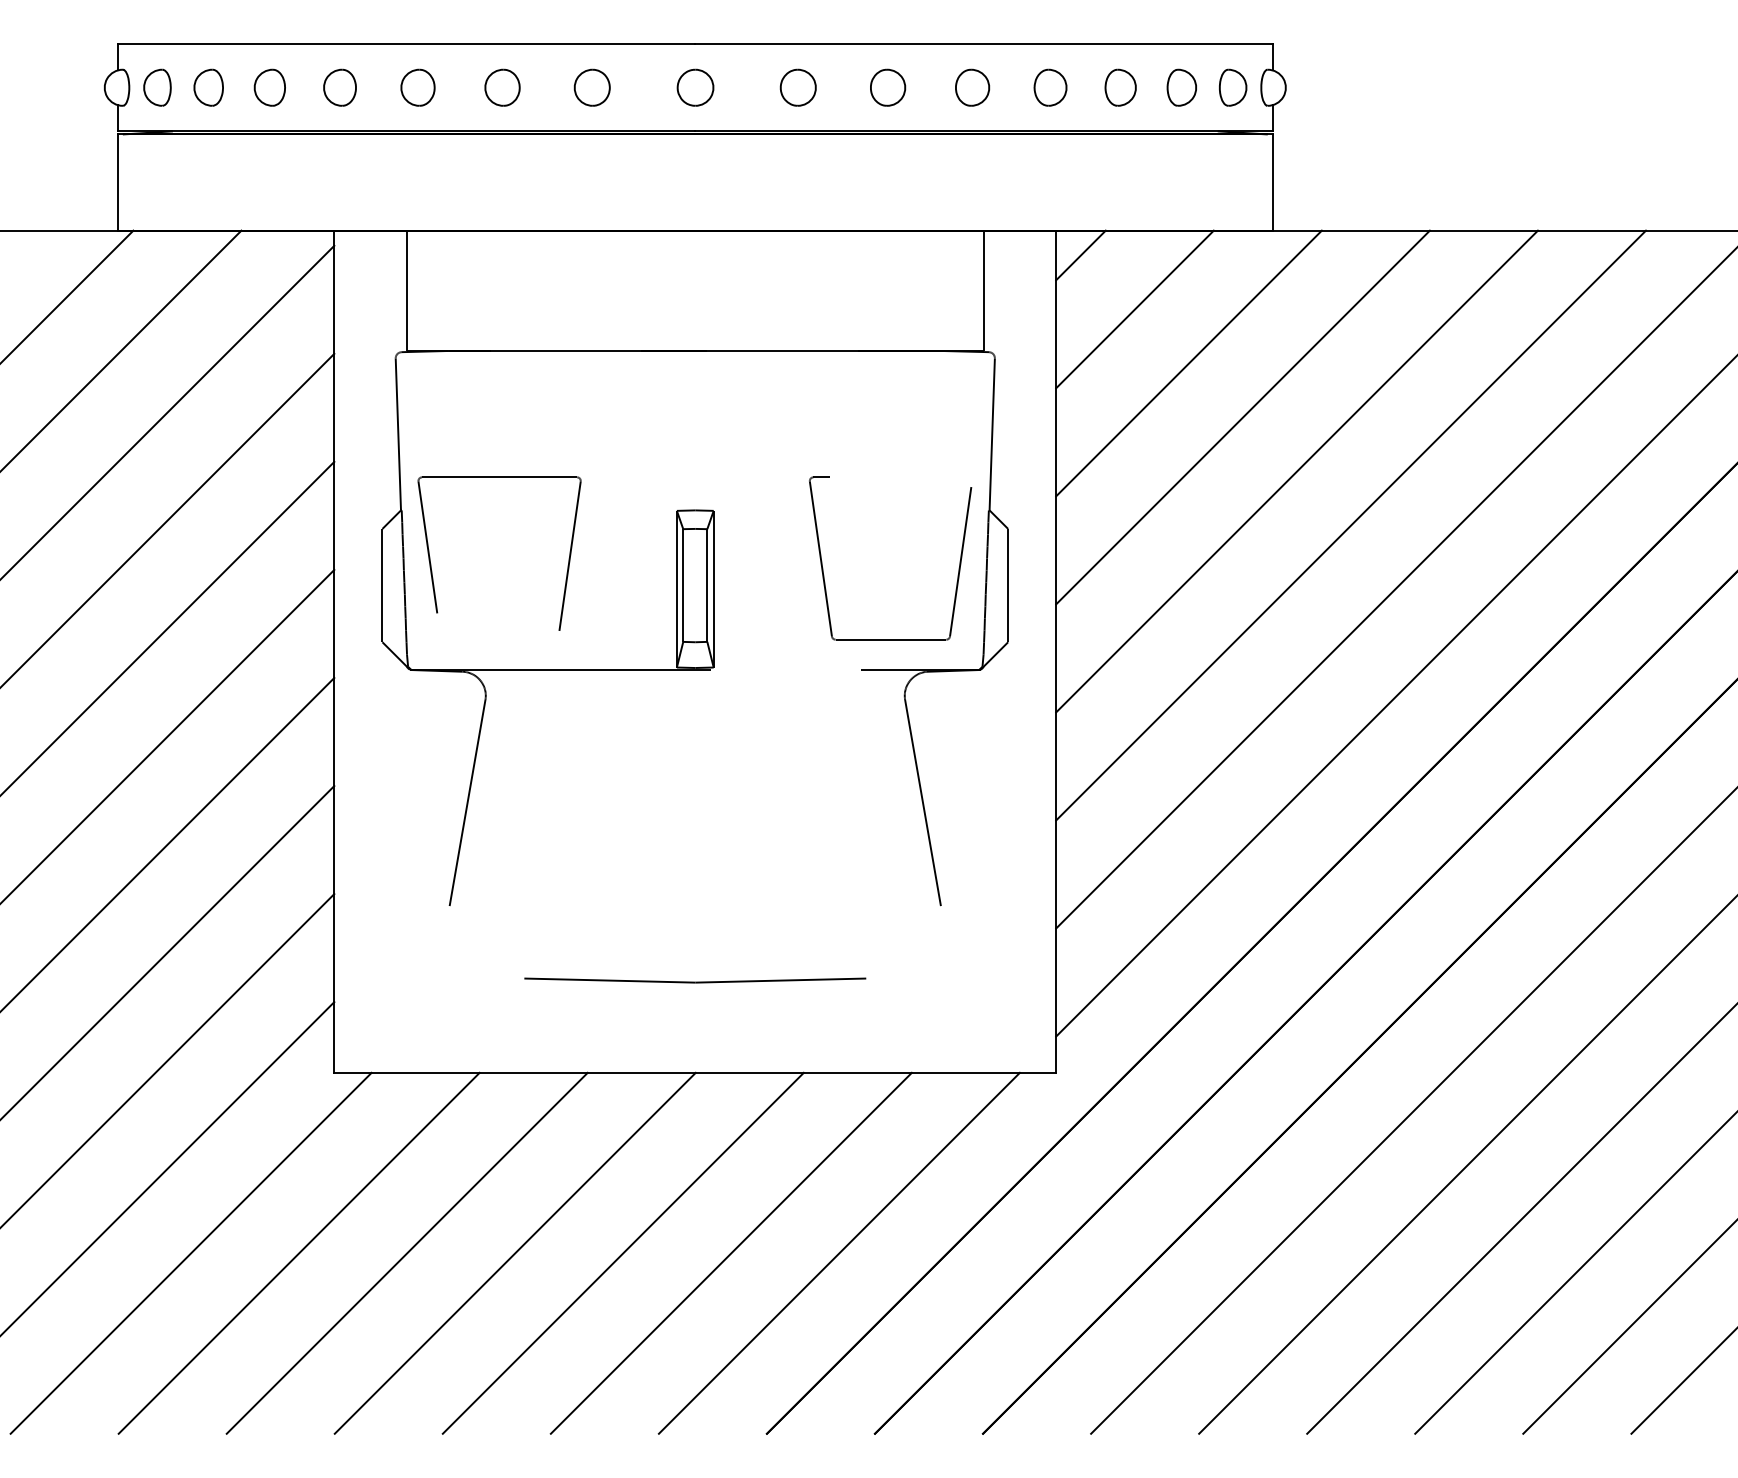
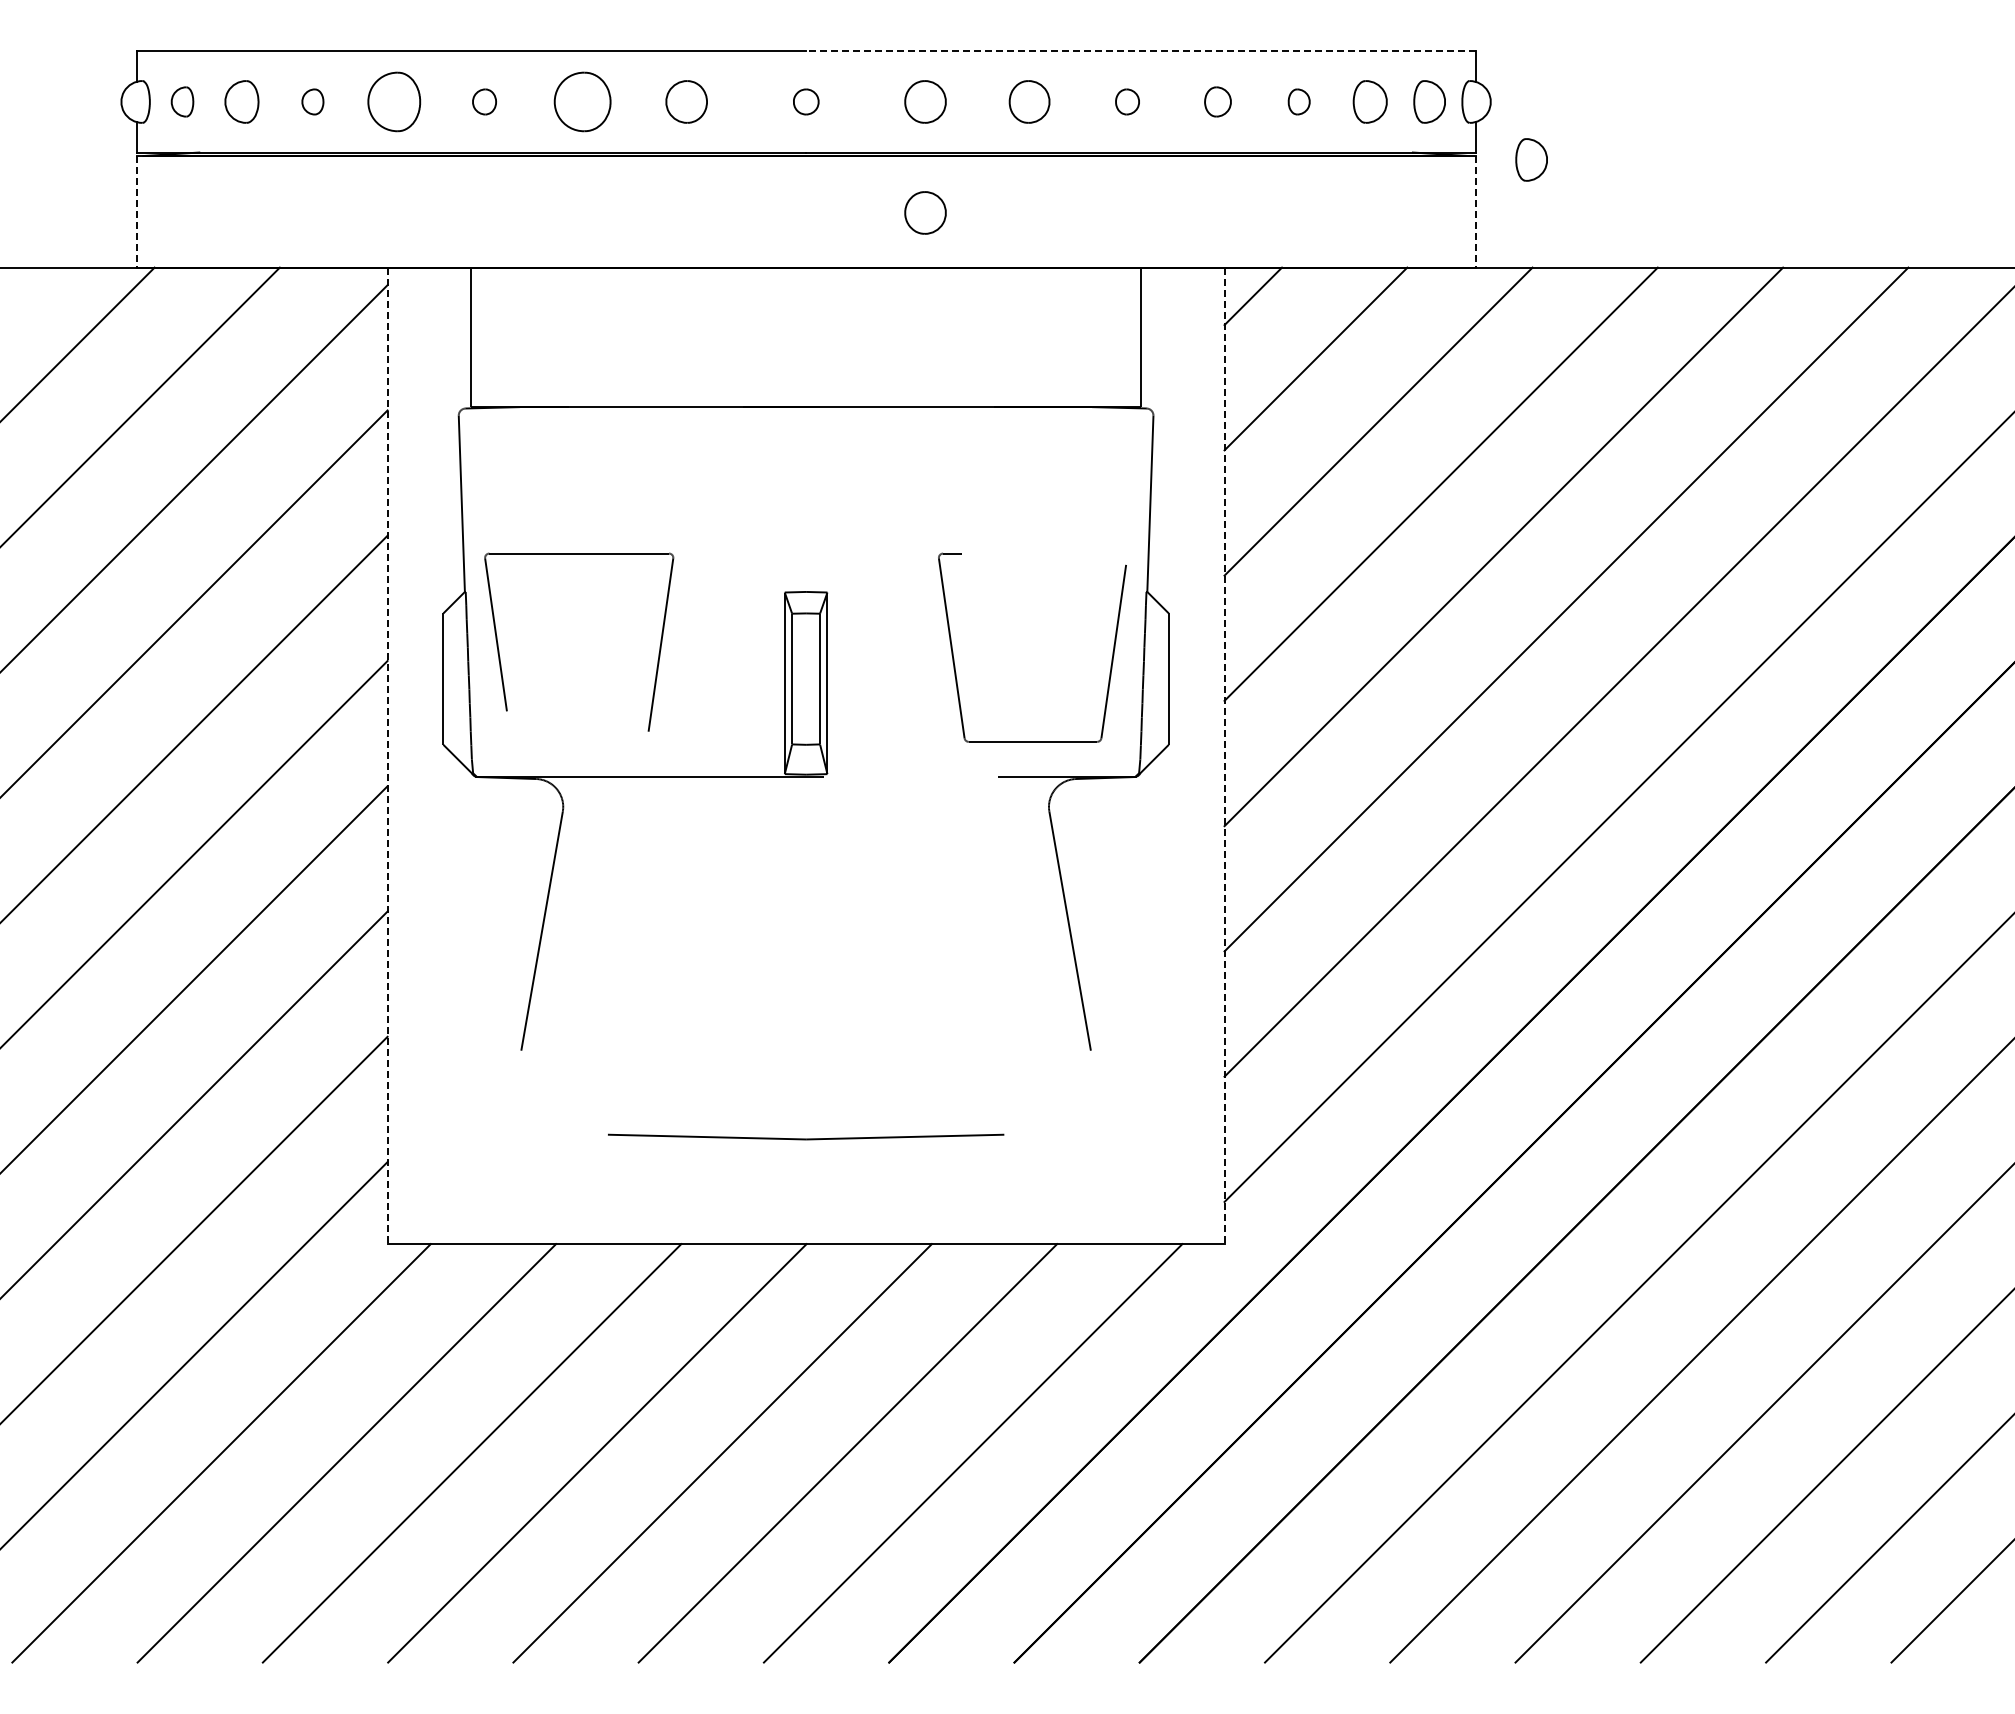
line: (983, 44) -> (1140, 51), solid -> dashed
part: (157, 87) -> (182, 101), size x0.7
part: (269, 87) -> (312, 101), size x0.6
part: (339, 87) -> (393, 101), size x1.4
part: (417, 87) -> (484, 101), size x0.6
part: (502, 87) -> (582, 101), size x1.4
part: (694, 87) -> (805, 101), size x0.6
part: (972, 87) -> (1127, 101), size x0.6
part: (1050, 87) -> (1217, 101), size x0.7
part: (1119, 87) -> (1298, 101), size x0.6
part: (1320, 137) -> (1531, 159), added
line: (117, 182) -> (136, 211), solid -> dashed
line: (1272, 182) -> (1475, 211), solid -> dashed
part: (798, 183) -> (925, 212), added
line: (334, 652) -> (387, 756), solid -> dashed
line: (1056, 652) -> (1224, 756), solid -> dashed

